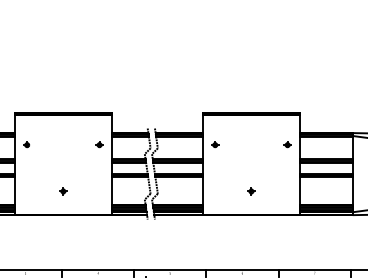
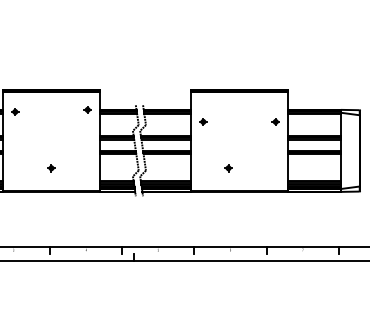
part: (27, 144) -> (15, 111), moved
part: (99, 144) -> (87, 109), moved
part: (251, 191) -> (228, 168), moved

